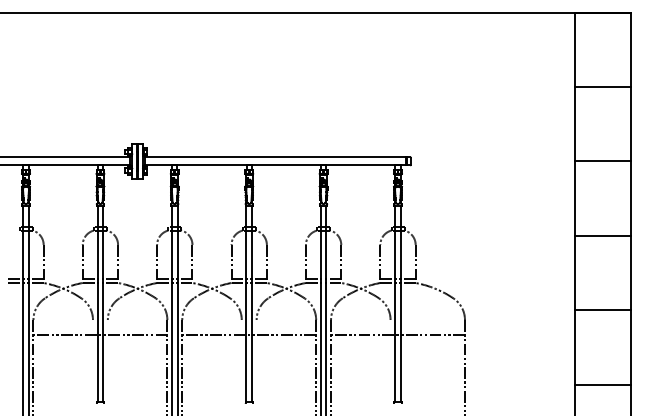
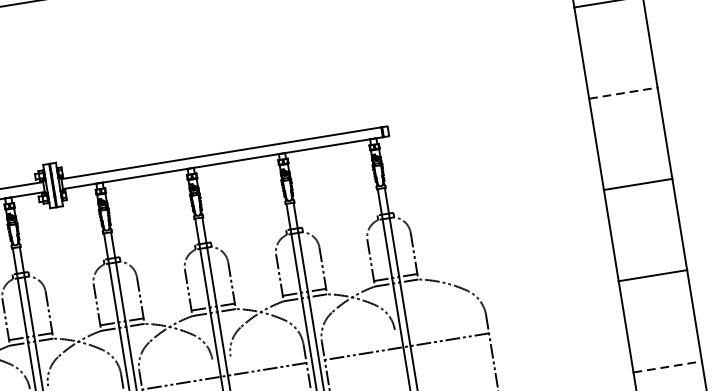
line: (602, 161) -> (623, 93), solid -> dashed
line: (602, 384) -> (667, 366), solid -> dashed

